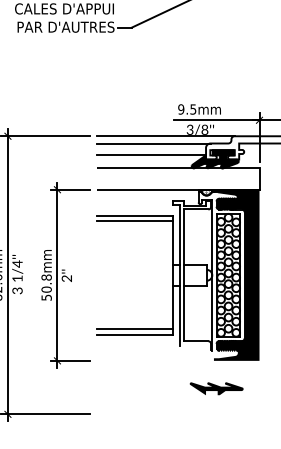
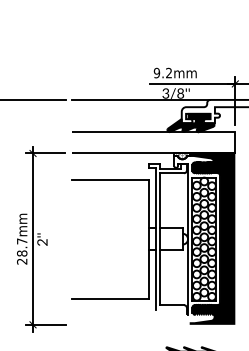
text: (193, 109) -> (169, 73), 9.5mm -> 9.2mm
line: (153, 143) -> (129, 107), removed
line: (151, 155) -> (127, 119), removed
line: (134, 221) -> (110, 185), removed
text: (46, 287) -> (22, 251), 50.8mm -> 28.7mm
line: (134, 329) -> (110, 293), removed

